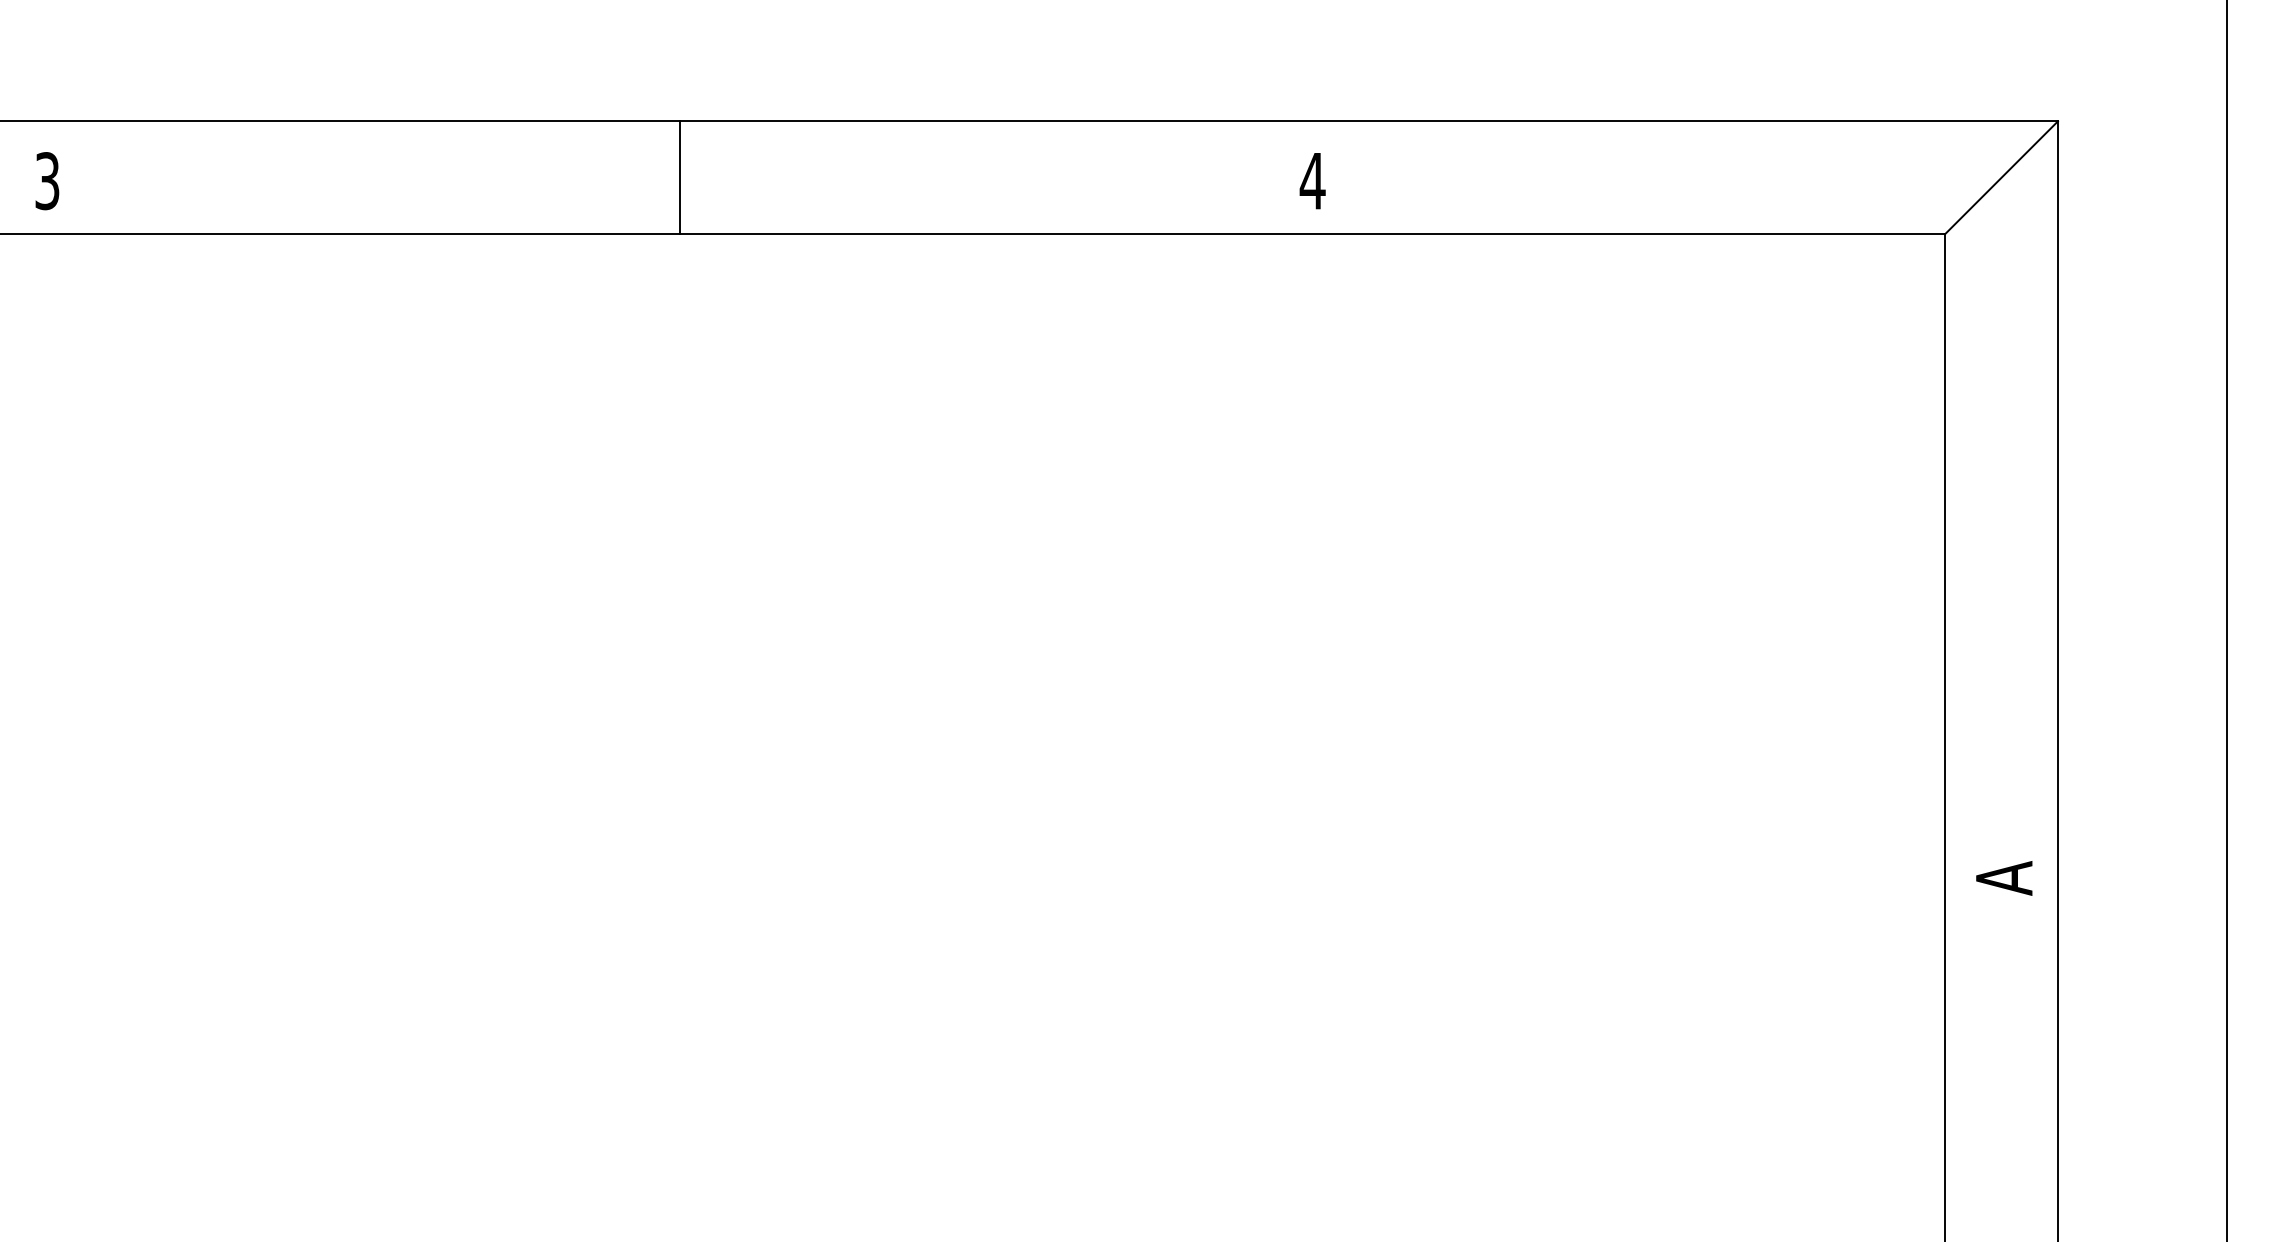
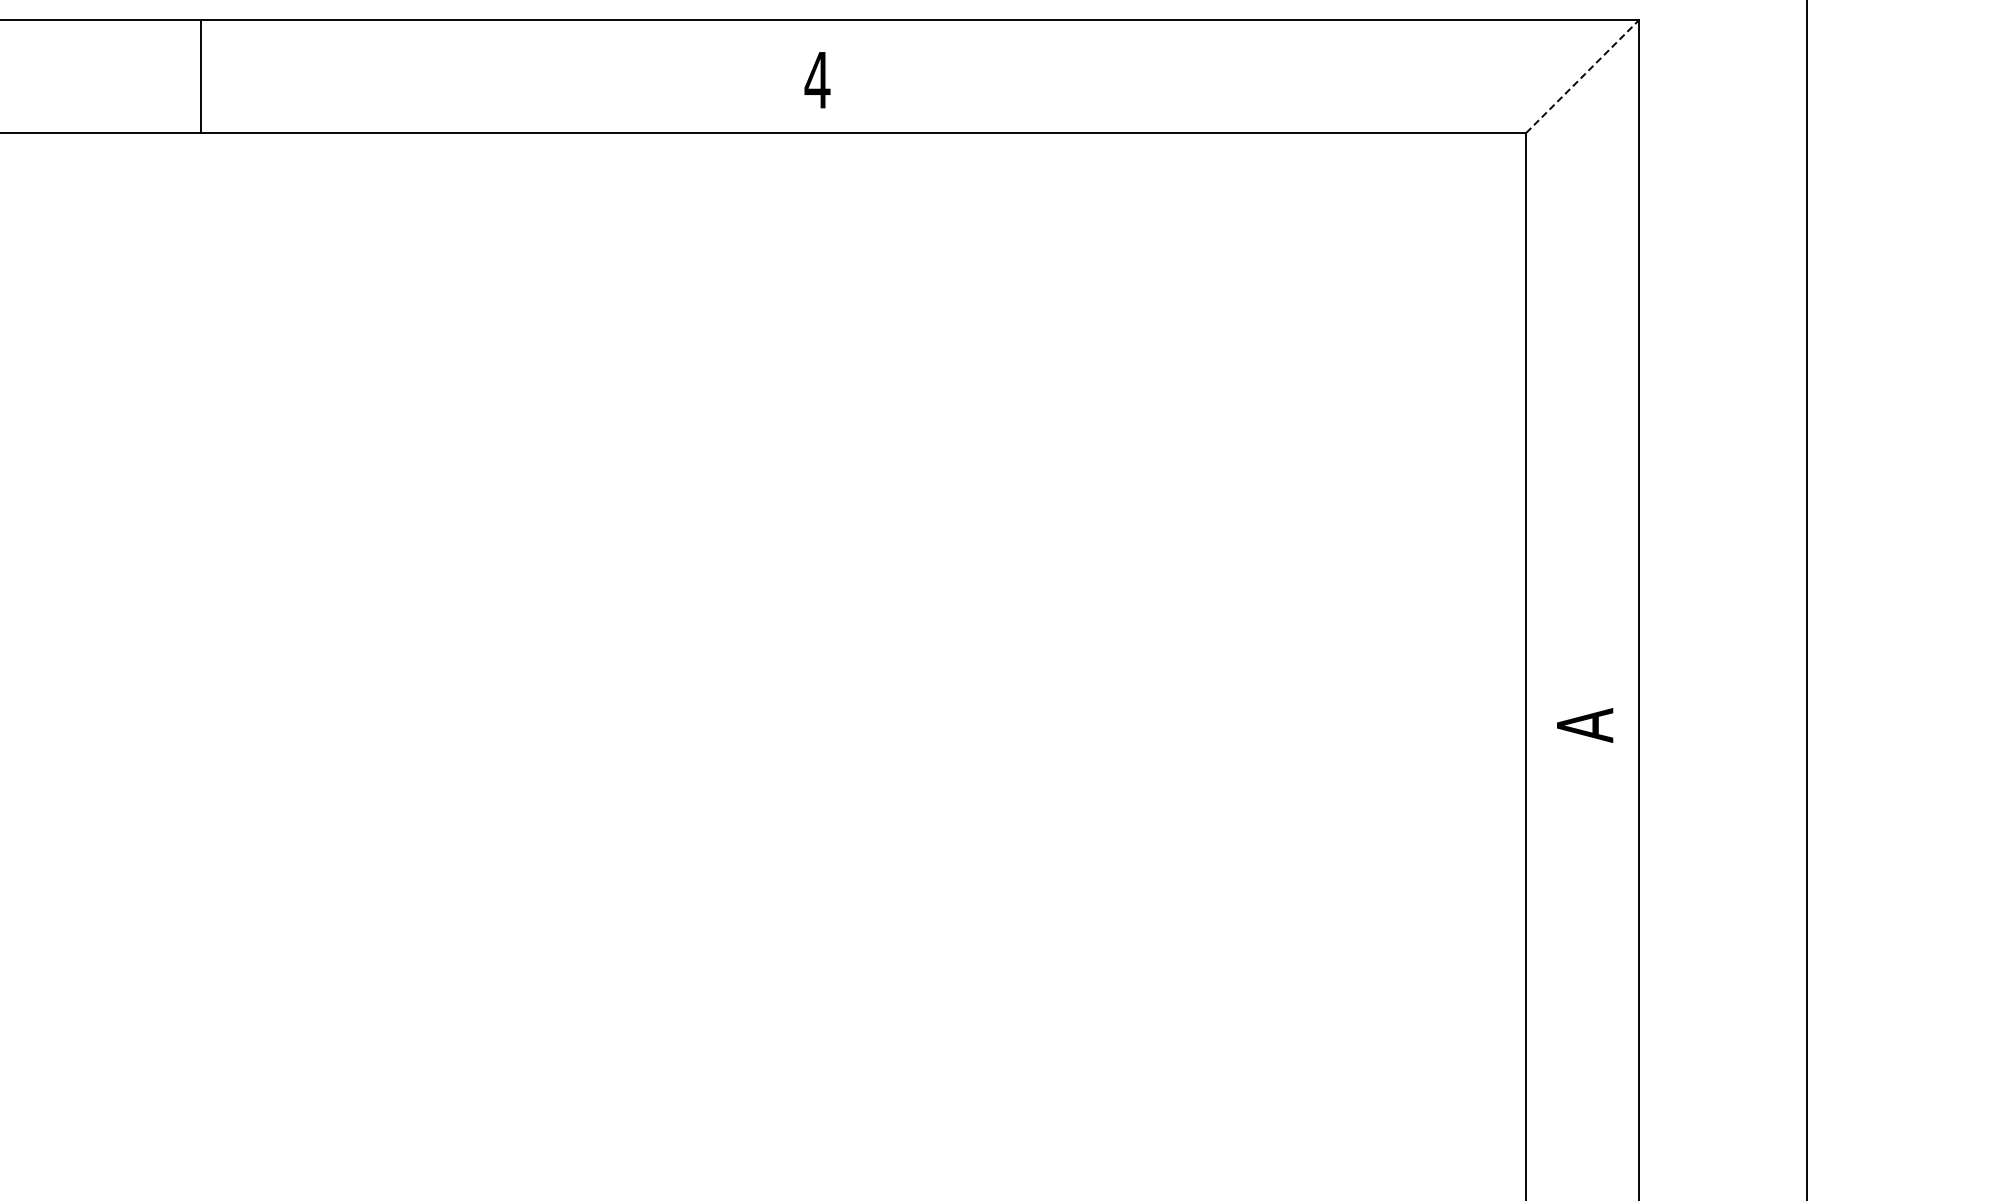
line: (680, 177) -> (201, 76), moved
line: (2001, 177) -> (1582, 76), solid -> dashed
text: (1312, 181) -> (817, 80), moved
text: (2004, 878) -> (1585, 725), moved

